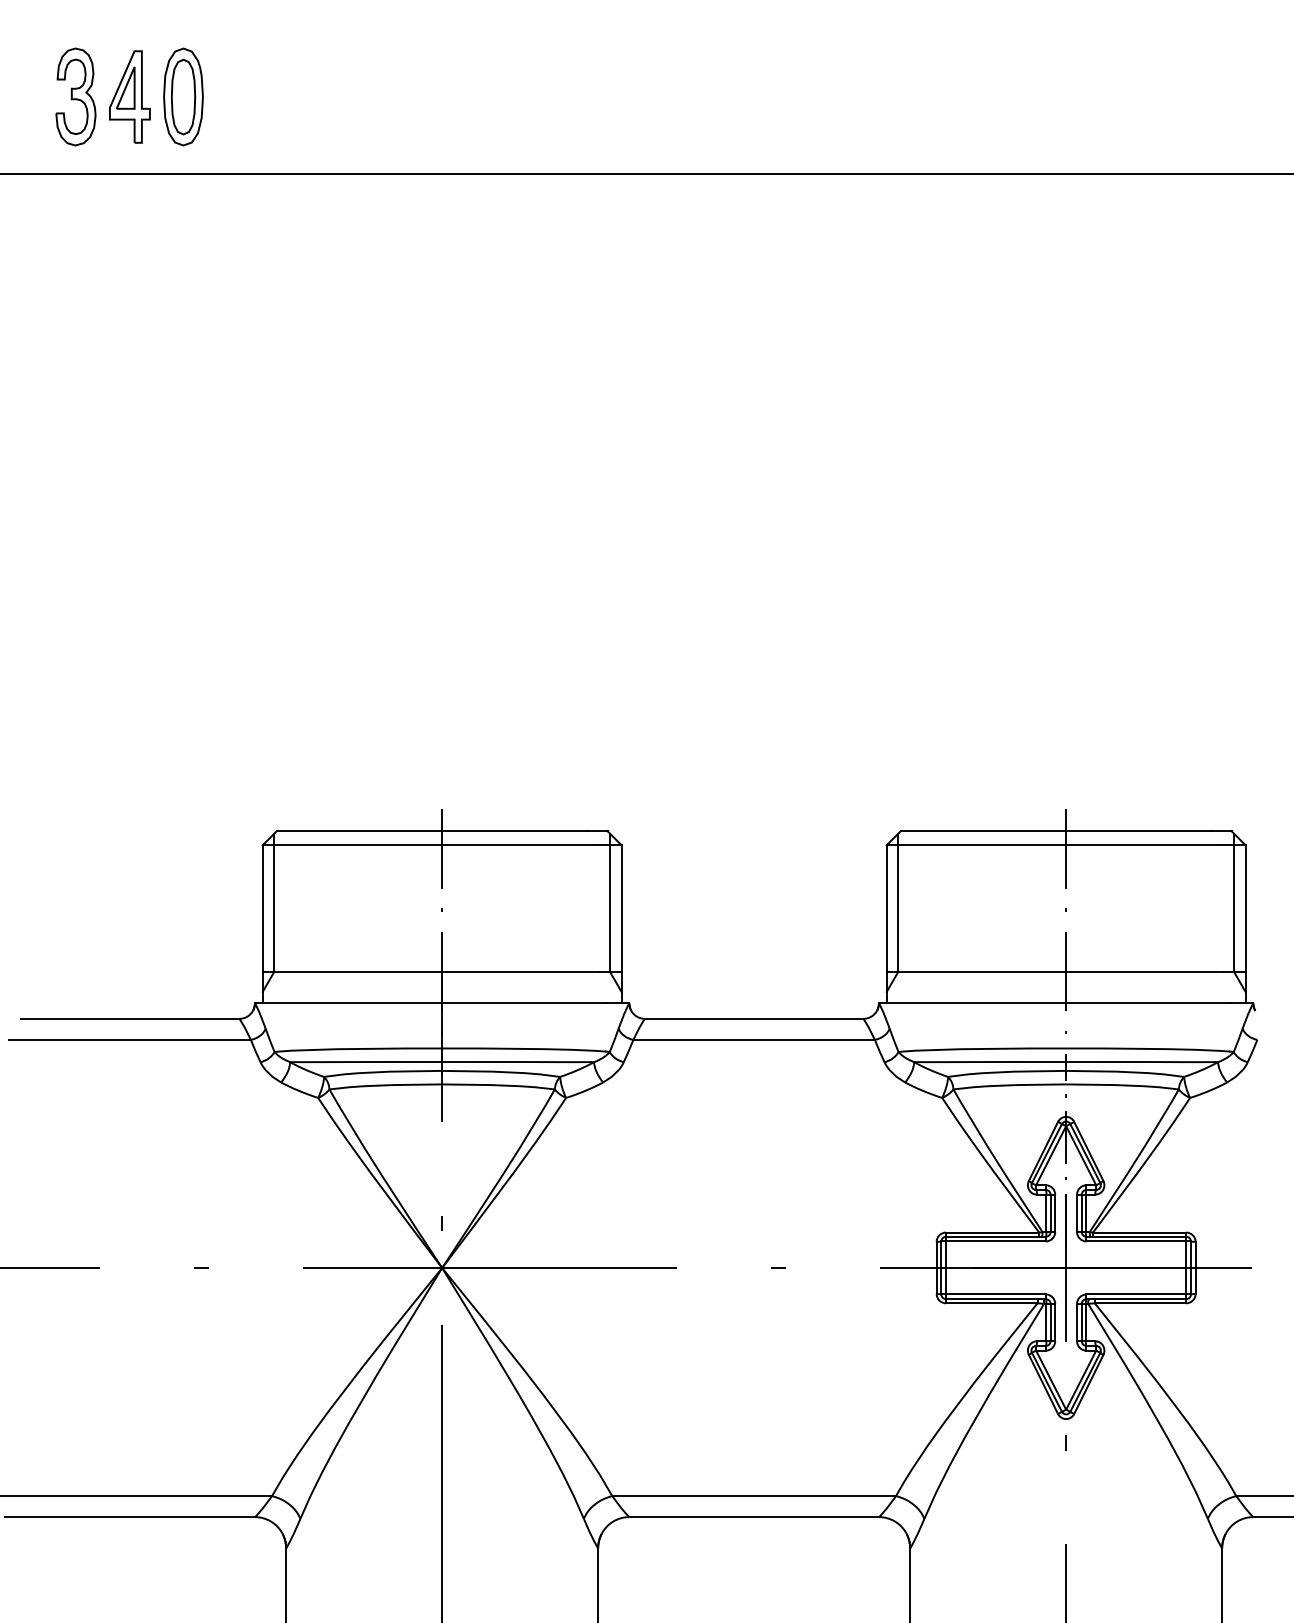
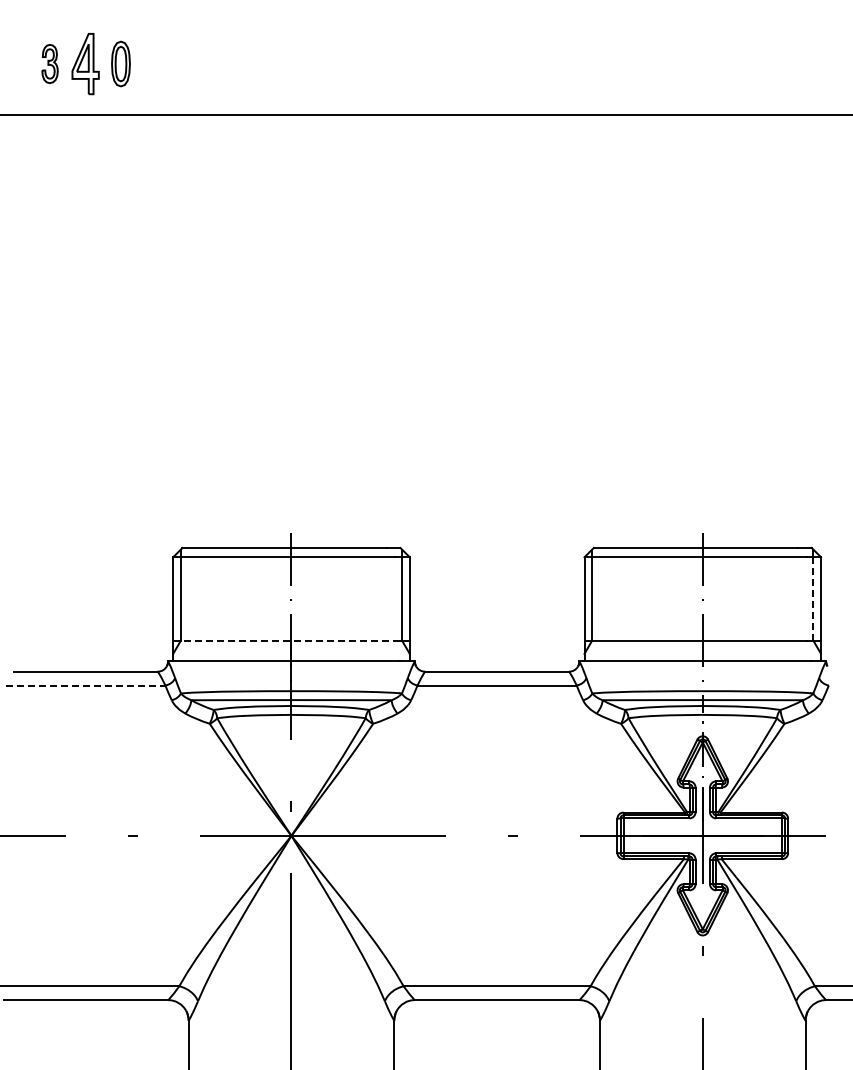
part: (75, 96) -> (49, 63), size x0.6
part: (182, 96) -> (120, 63), size x0.7
line: (1234, 907) -> (813, 598), solid -> dashed
line: (431, 971) -> (284, 640), solid -> dashed
line: (129, 1039) -> (85, 685), solid -> dashed

